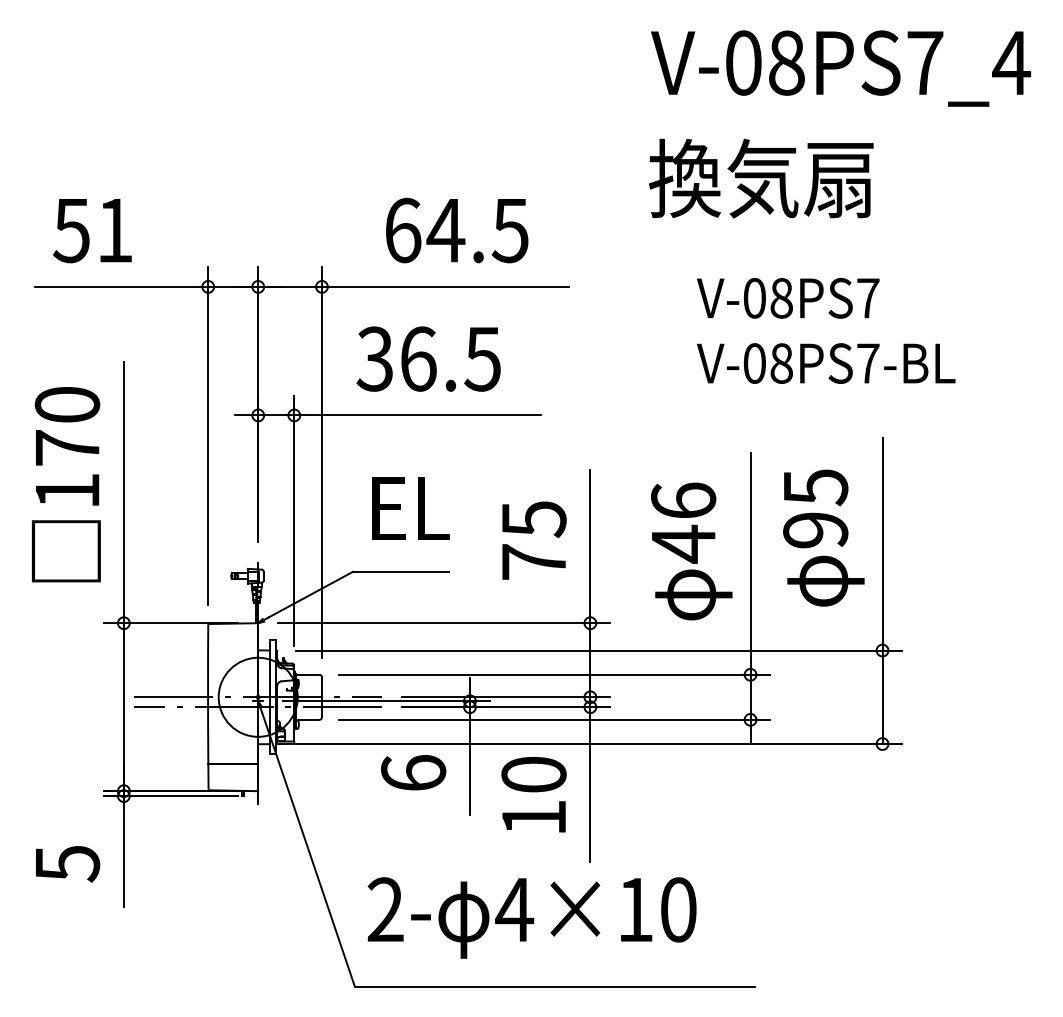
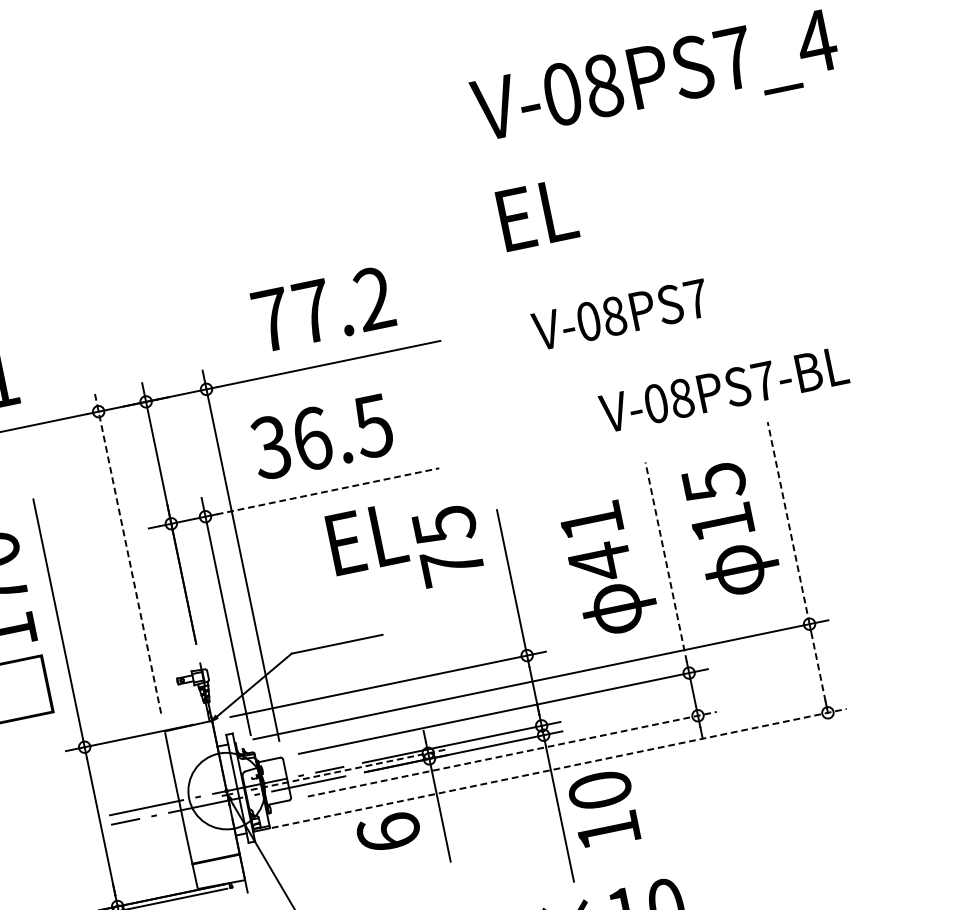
text: (761, 178) -> (602, 200), 換気扇 -> EL
text: (456, 230) -> (323, 309), 64.5 -> 77.2
text: (788, 298) -> (620, 315), moved
text: (826, 363) -> (724, 389), moved
line: (423, 415) -> (328, 491), solid -> dashed
line: (208, 435) -> (128, 552), solid -> dashed
text: (683, 499) -> (591, 519), 46 -> 41
text: (410, 508) -> (366, 538), moved
text: (815, 530) -> (722, 523), 95 -> 15
text: (534, 540) -> (449, 545), moved
line: (882, 544) -> (788, 523), solid -> dashed
line: (750, 557) -> (666, 561), solid -> dashed
line: (882, 697) -> (818, 668), solid -> dashed
line: (386, 701) -> (349, 769), solid -> dashed
line: (554, 719) -> (512, 753), solid -> dashed
line: (599, 744) -> (559, 768), solid -> dashed
text: (533, 794) -> (603, 809), moved

